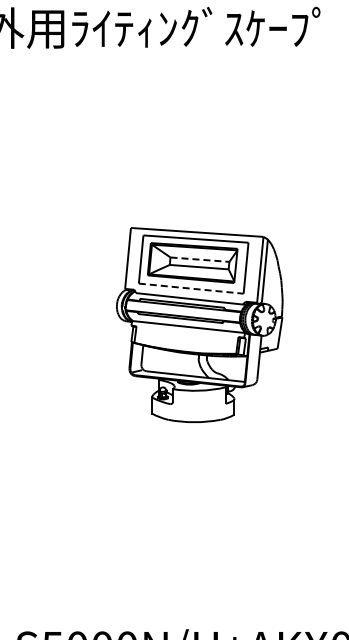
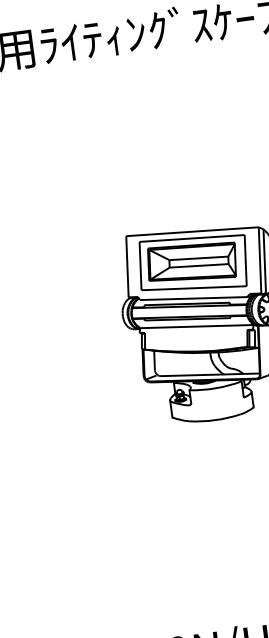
line: (199, 259) -> (198, 258), dashed -> solid
line: (191, 288) -> (194, 288), dashed -> solid

